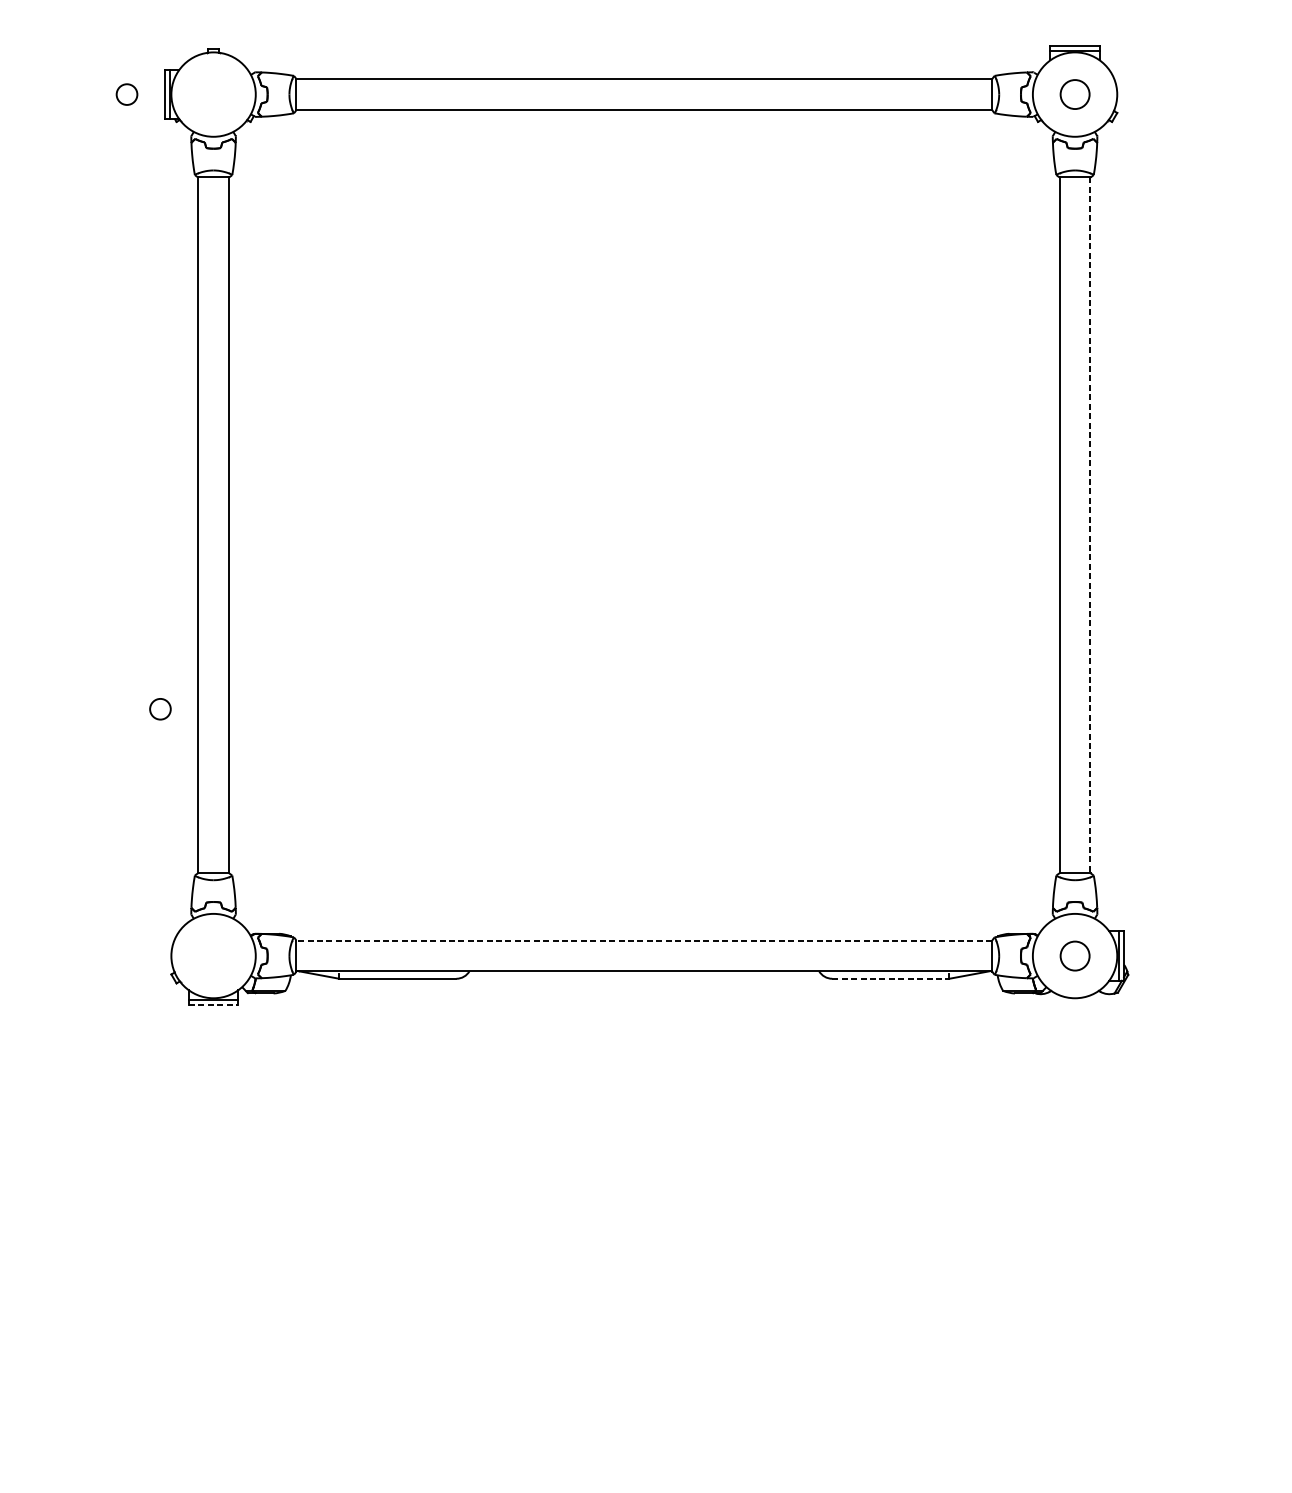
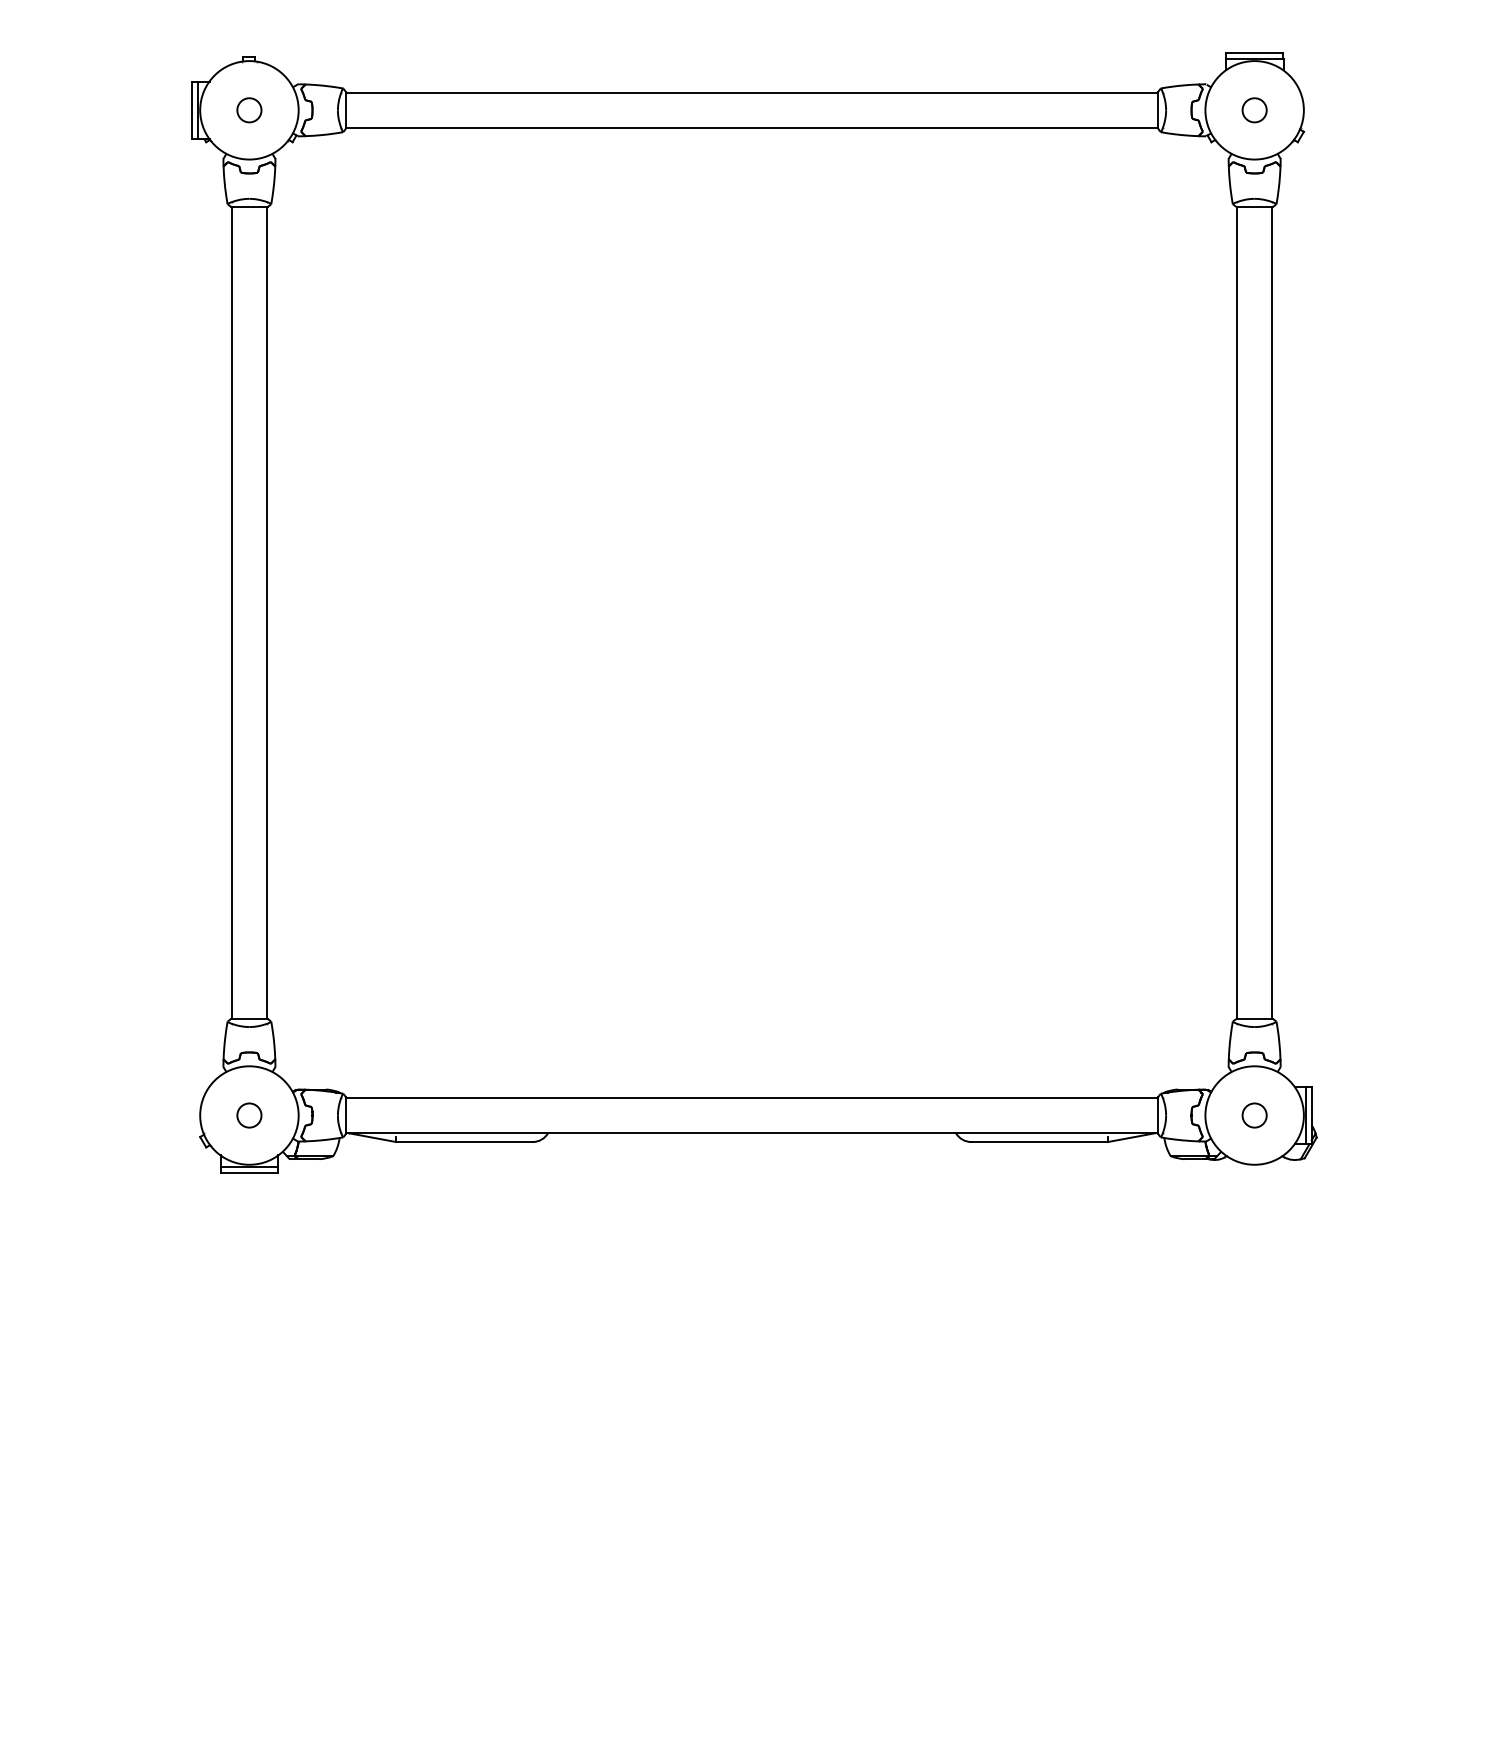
circle: (127, 94) -> (249, 110), moved
circle: (1074, 94) -> (1254, 110), size x0.71
line: (1090, 524) -> (1272, 612), dashed -> solid
circle: (160, 709) -> (249, 1115), moved
line: (644, 940) -> (752, 1097), dashed -> solid
circle: (1074, 956) -> (1254, 1115), size x0.71
line: (891, 979) -> (1040, 1142), dashed -> solid
line: (213, 1004) -> (249, 1172), dashed -> solid

